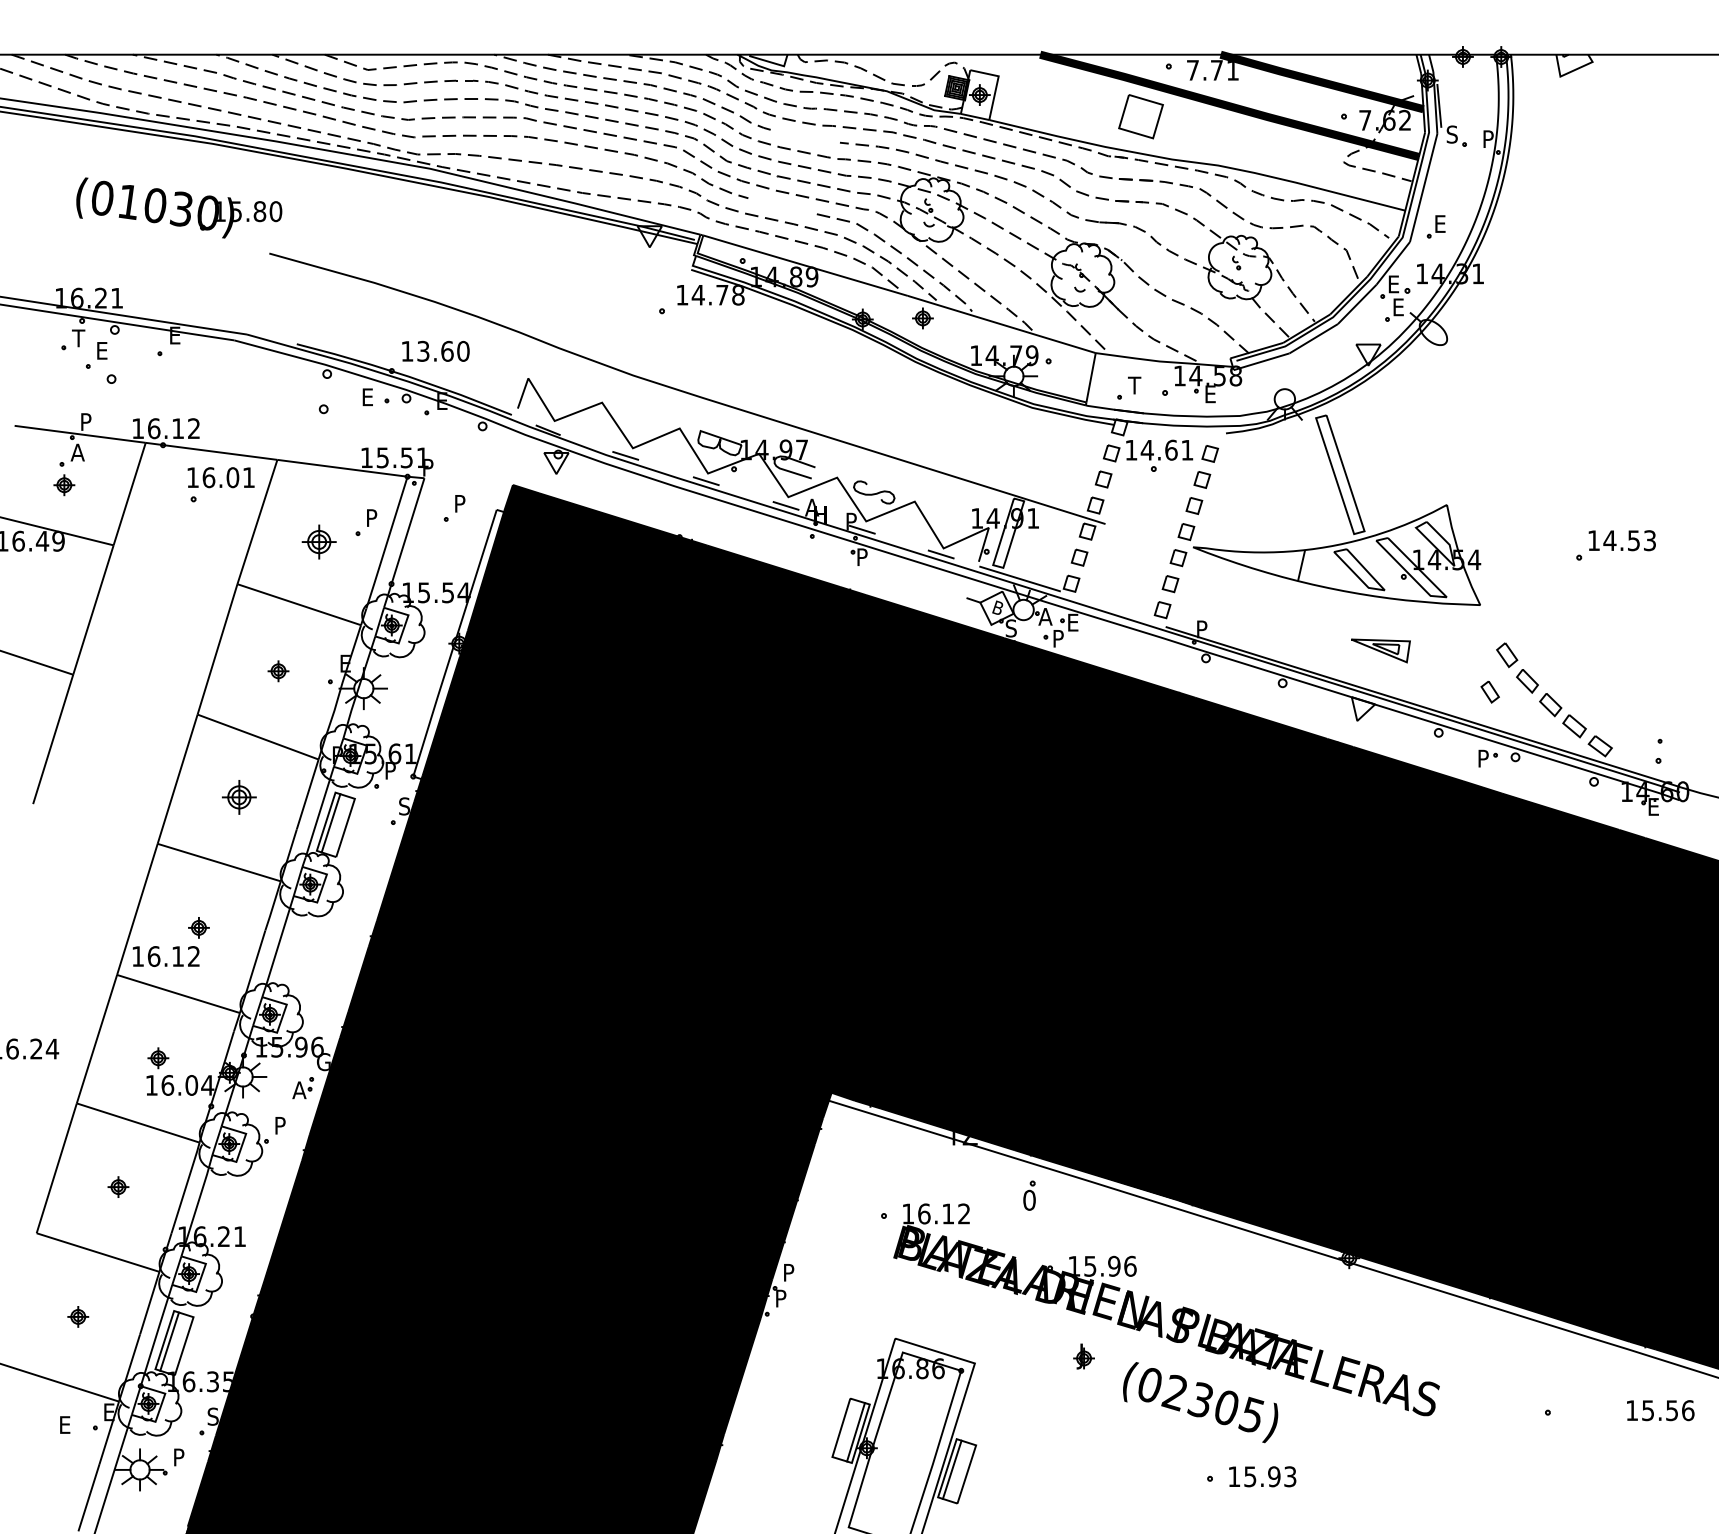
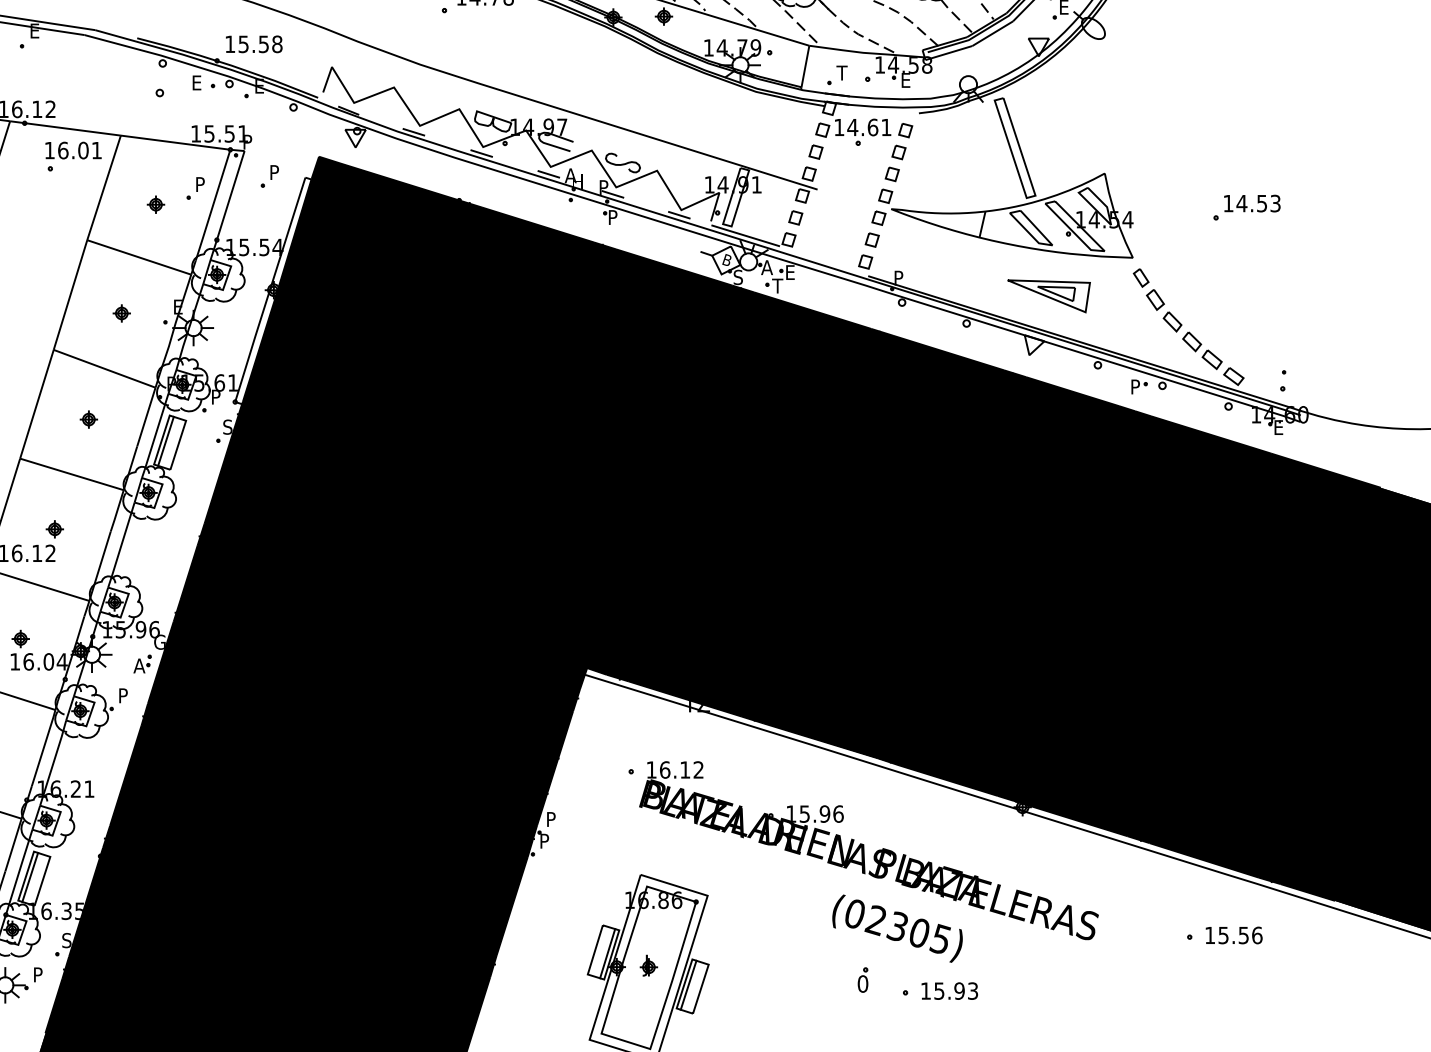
text: (443, 350) -> (260, 43), 13.60 -> 15.58
part: (318, 541) -> (155, 204), size x0.62
text: (1057, 638) -> (777, 285), P -> T
part: (1380, 650) -> (1048, 295), size x1.67
part: (1489, 691) -> (1140, 277), moved
part: (239, 797) -> (88, 419), size x0.62
part: (1029, 1195) -> (862, 979), moved
part: (1083, 1356) -> (648, 965), moved
text: (1660, 1410) -> (1234, 935), moved

